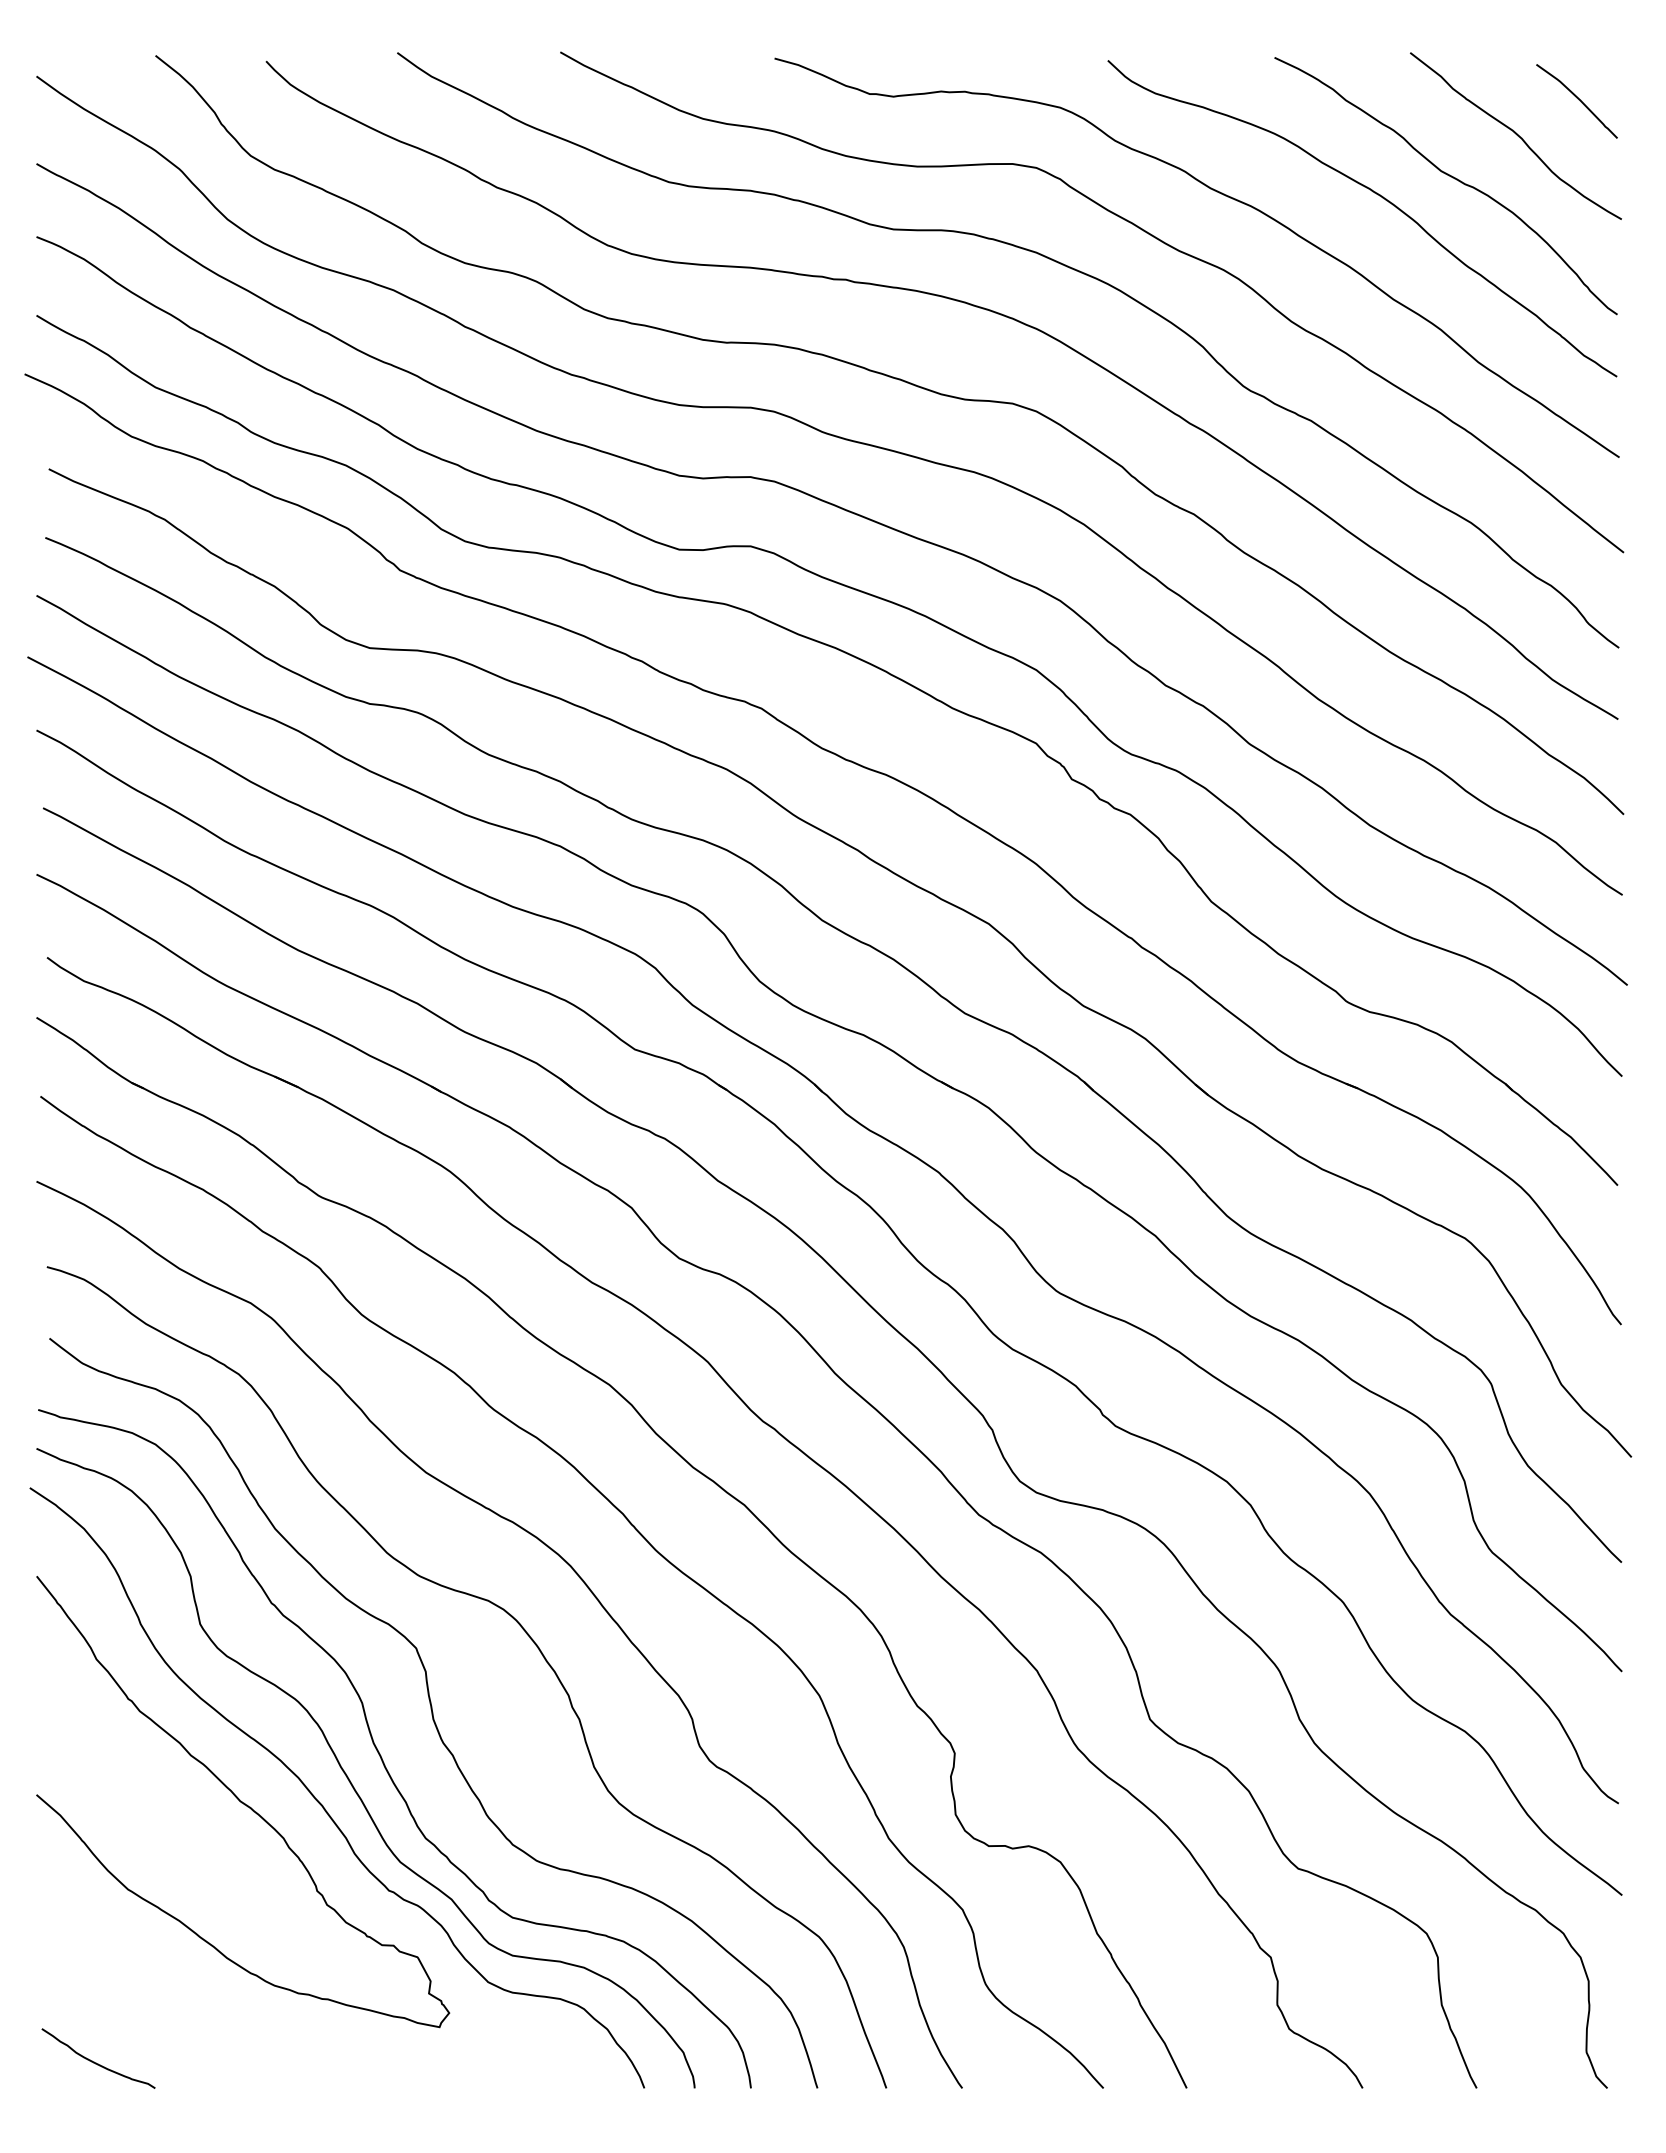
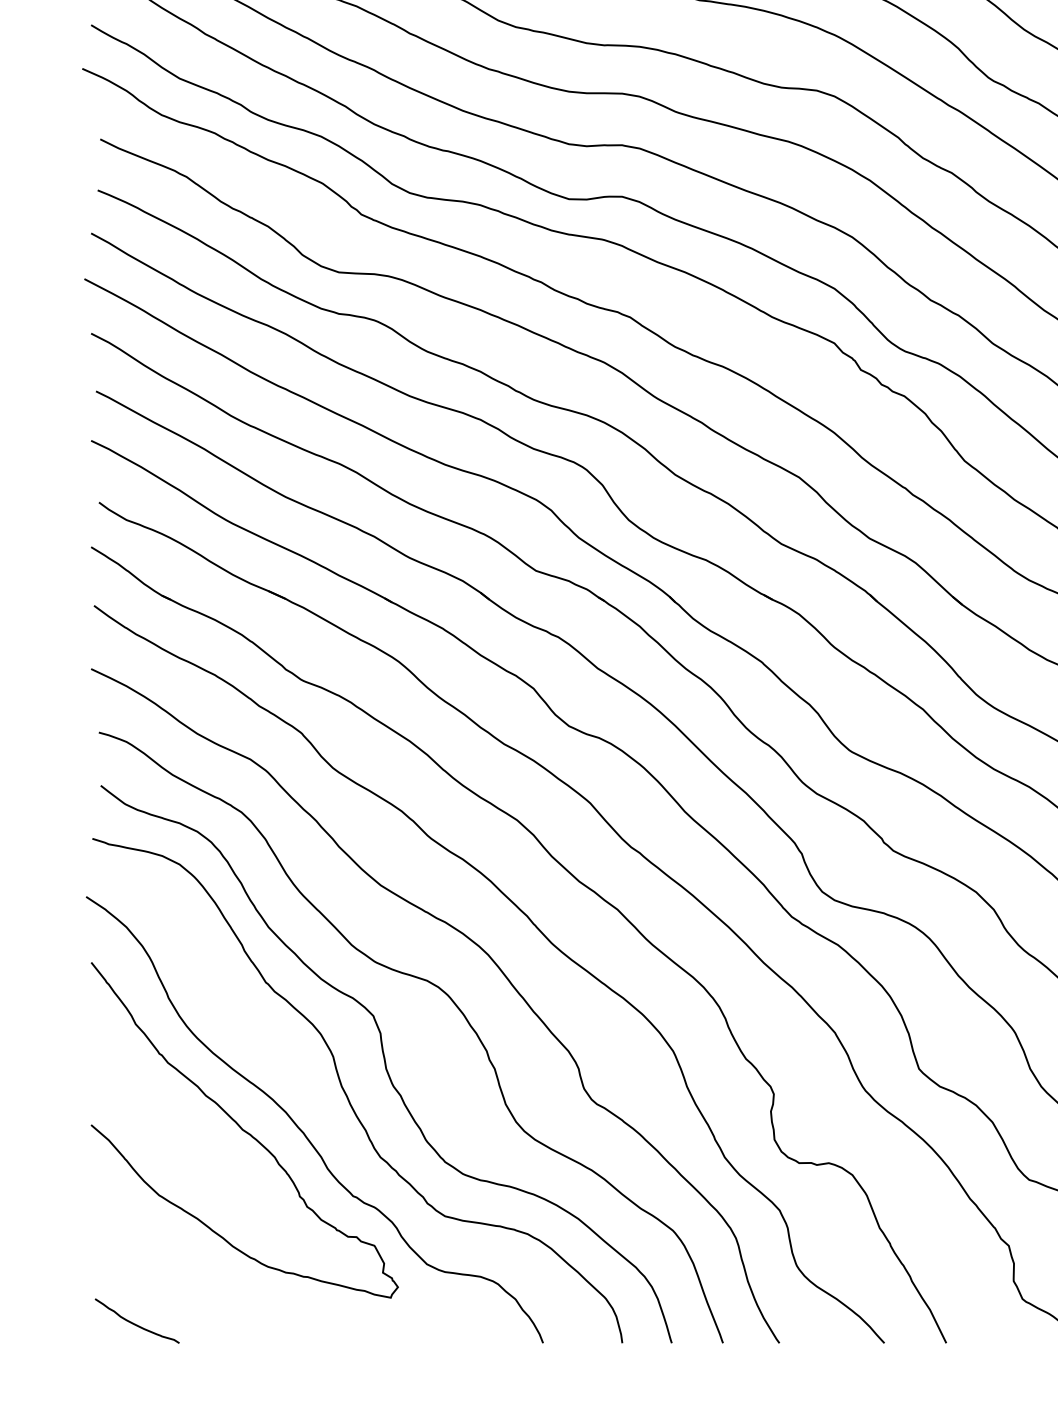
curve: (348, 1776) -> (323, 1111), removed

